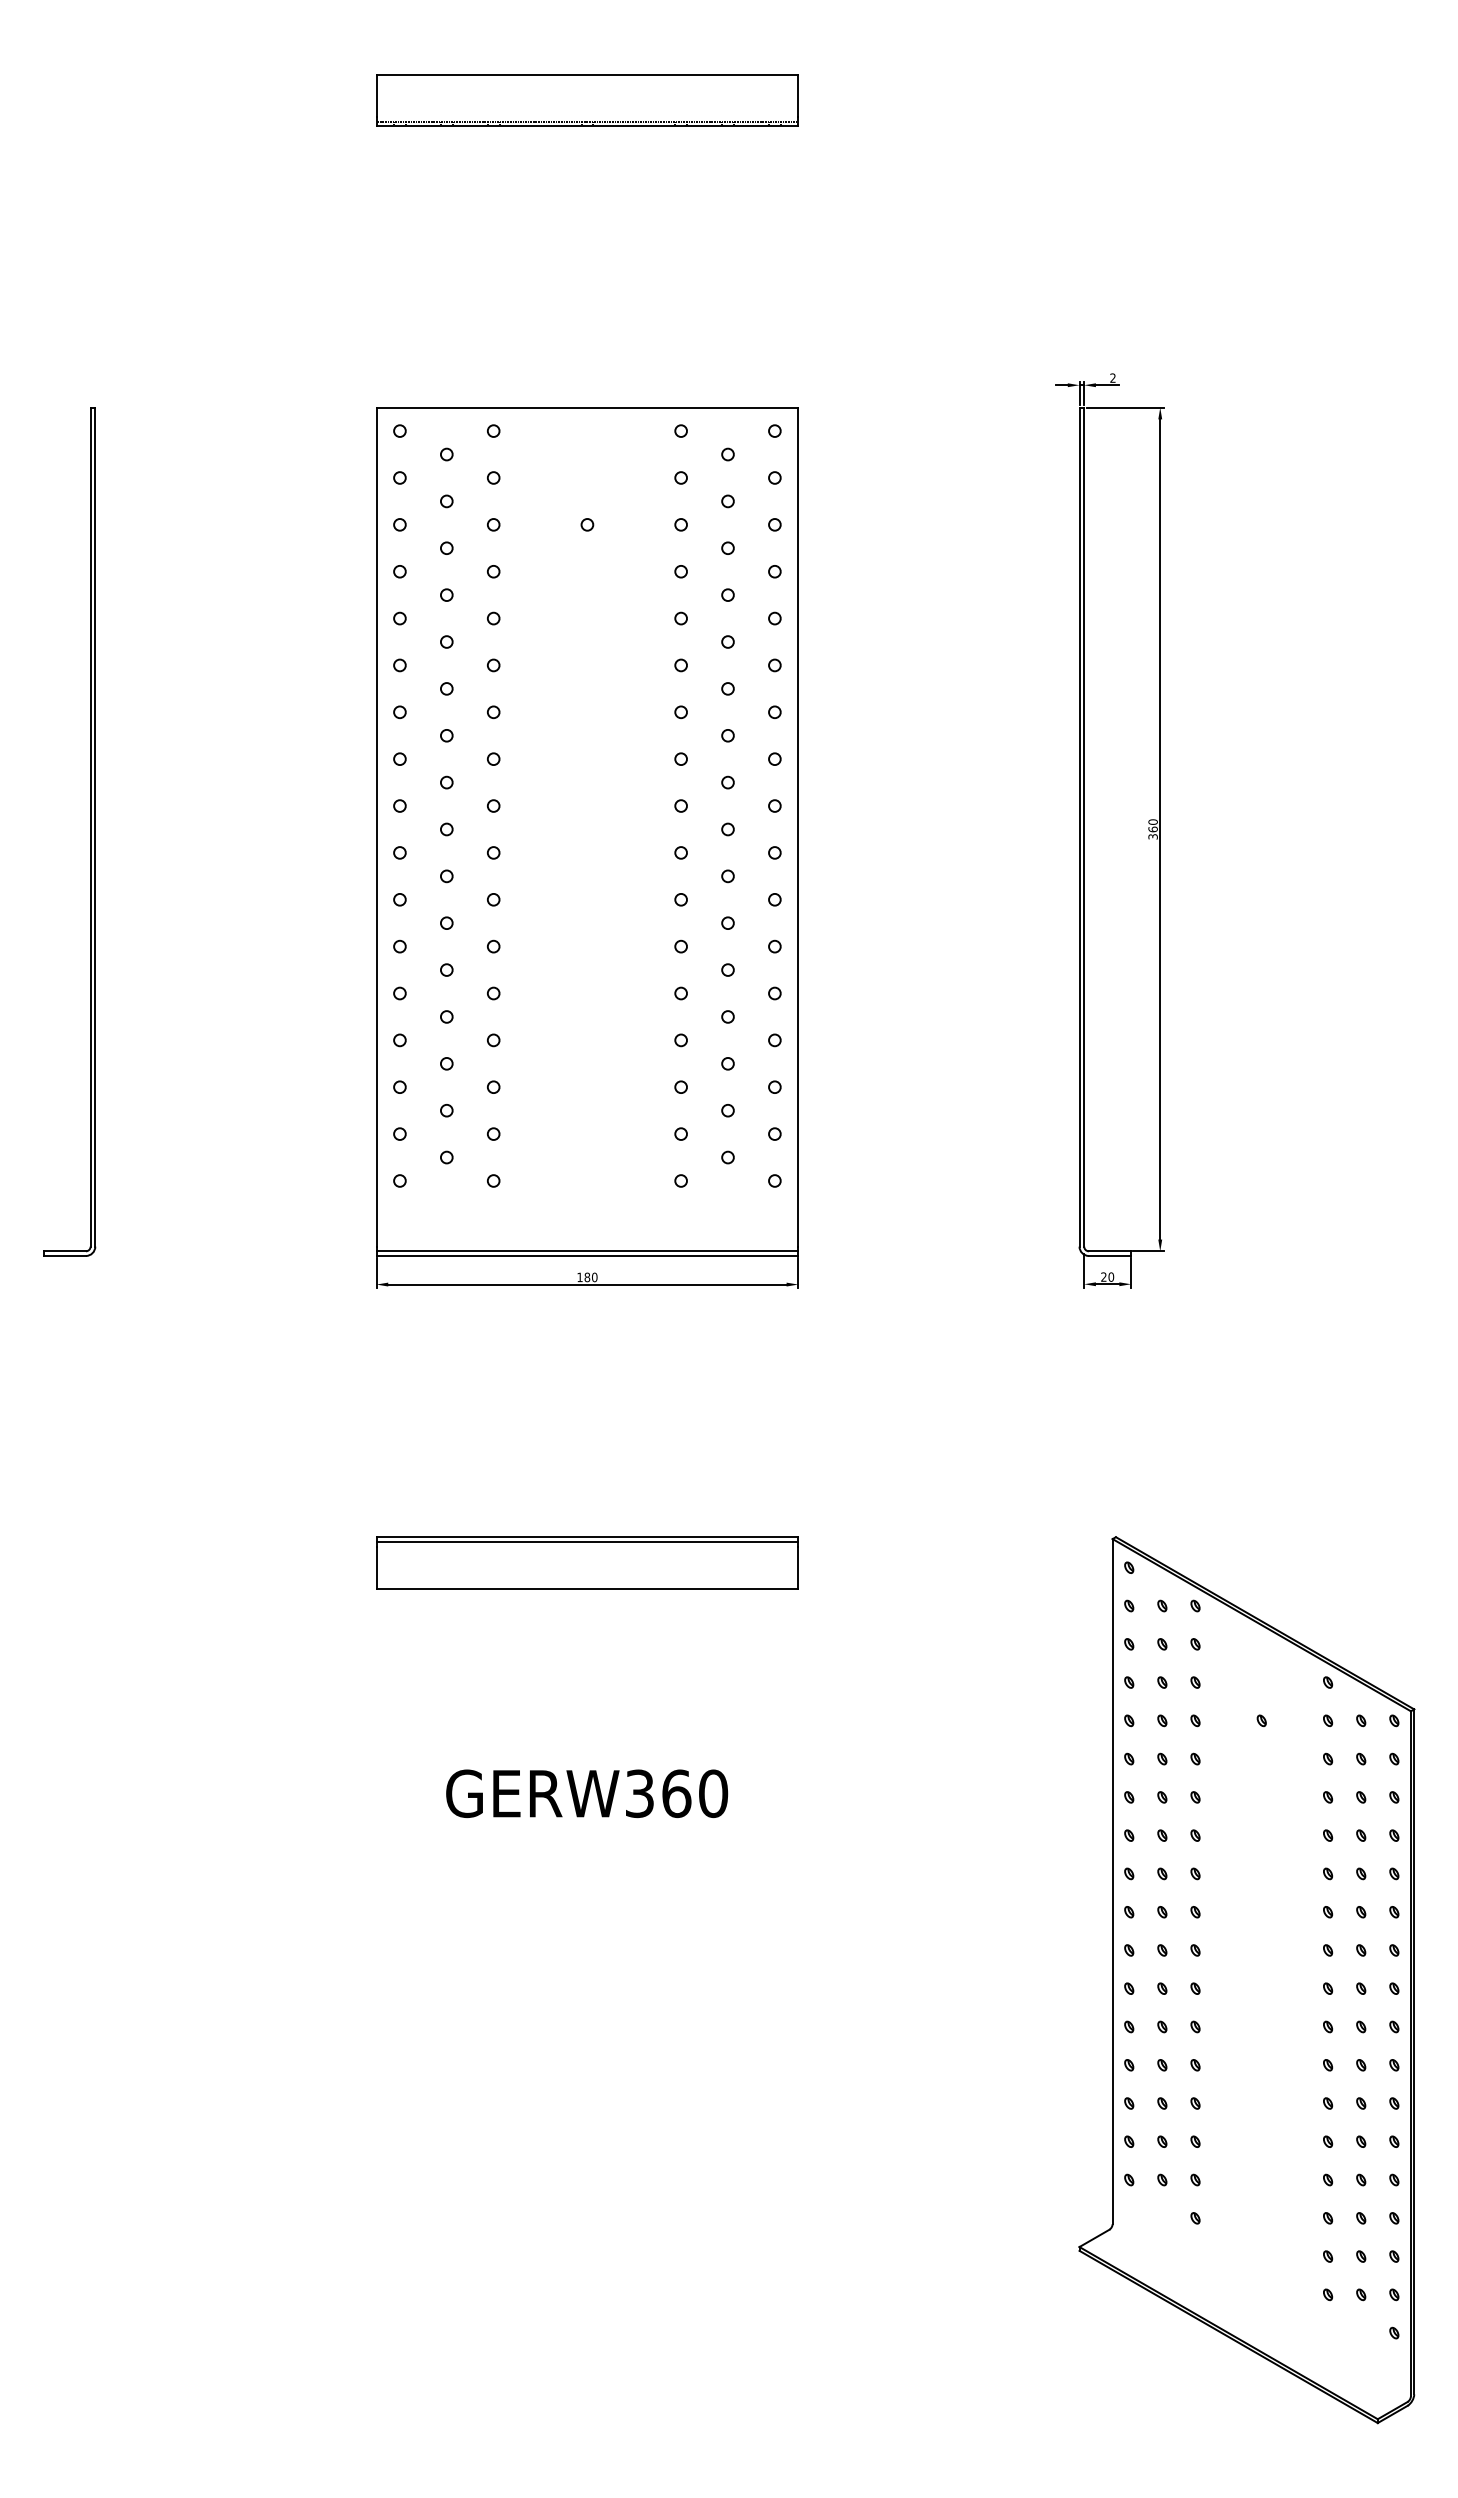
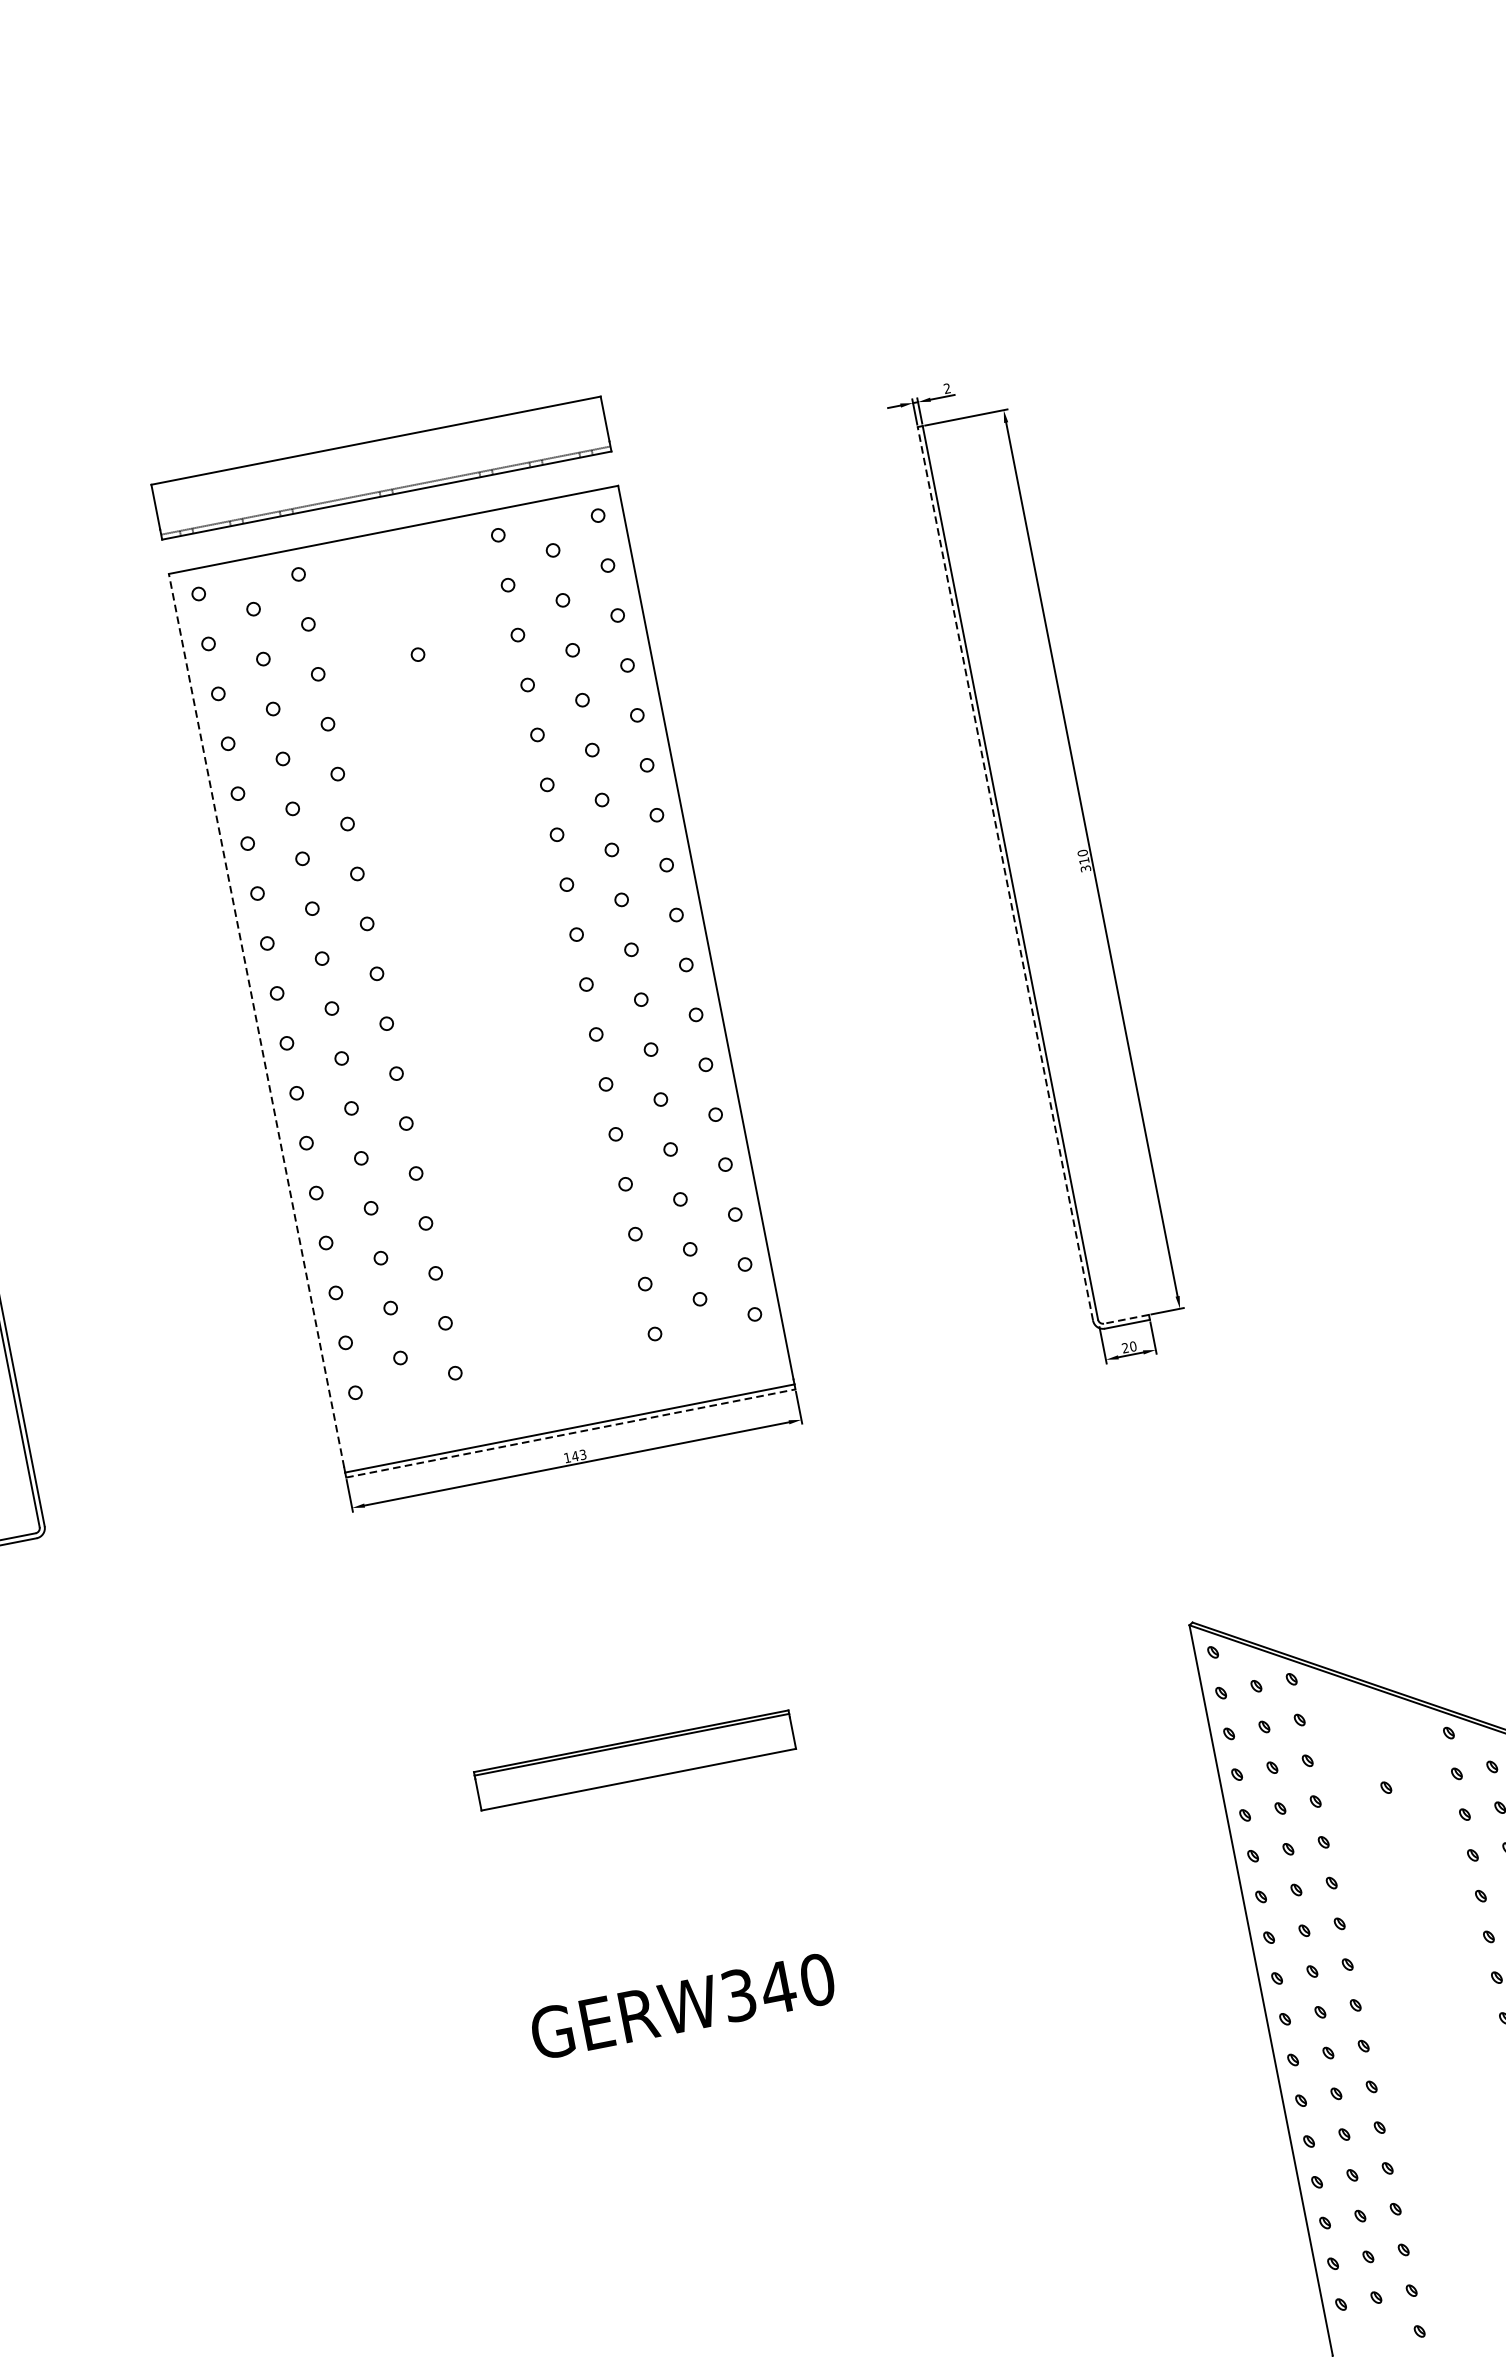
part: (587, 100) -> (381, 467), moved
line: (376, 826) -> (256, 1020), solid -> dashed
line: (1079, 826) -> (1005, 873), solid -> dashed
text: (1152, 829) -> (1083, 861), 360 -> 310
line: (1109, 1251) -> (1126, 1319), solid -> dashed
line: (587, 1255) -> (570, 1432), solid -> dashed
text: (590, 1277) -> (578, 1455), 180 -> 143
part: (587, 1562) -> (634, 1759), size x0.7
text: (676, 1793) -> (778, 1987), GERW360 -> GERW340

